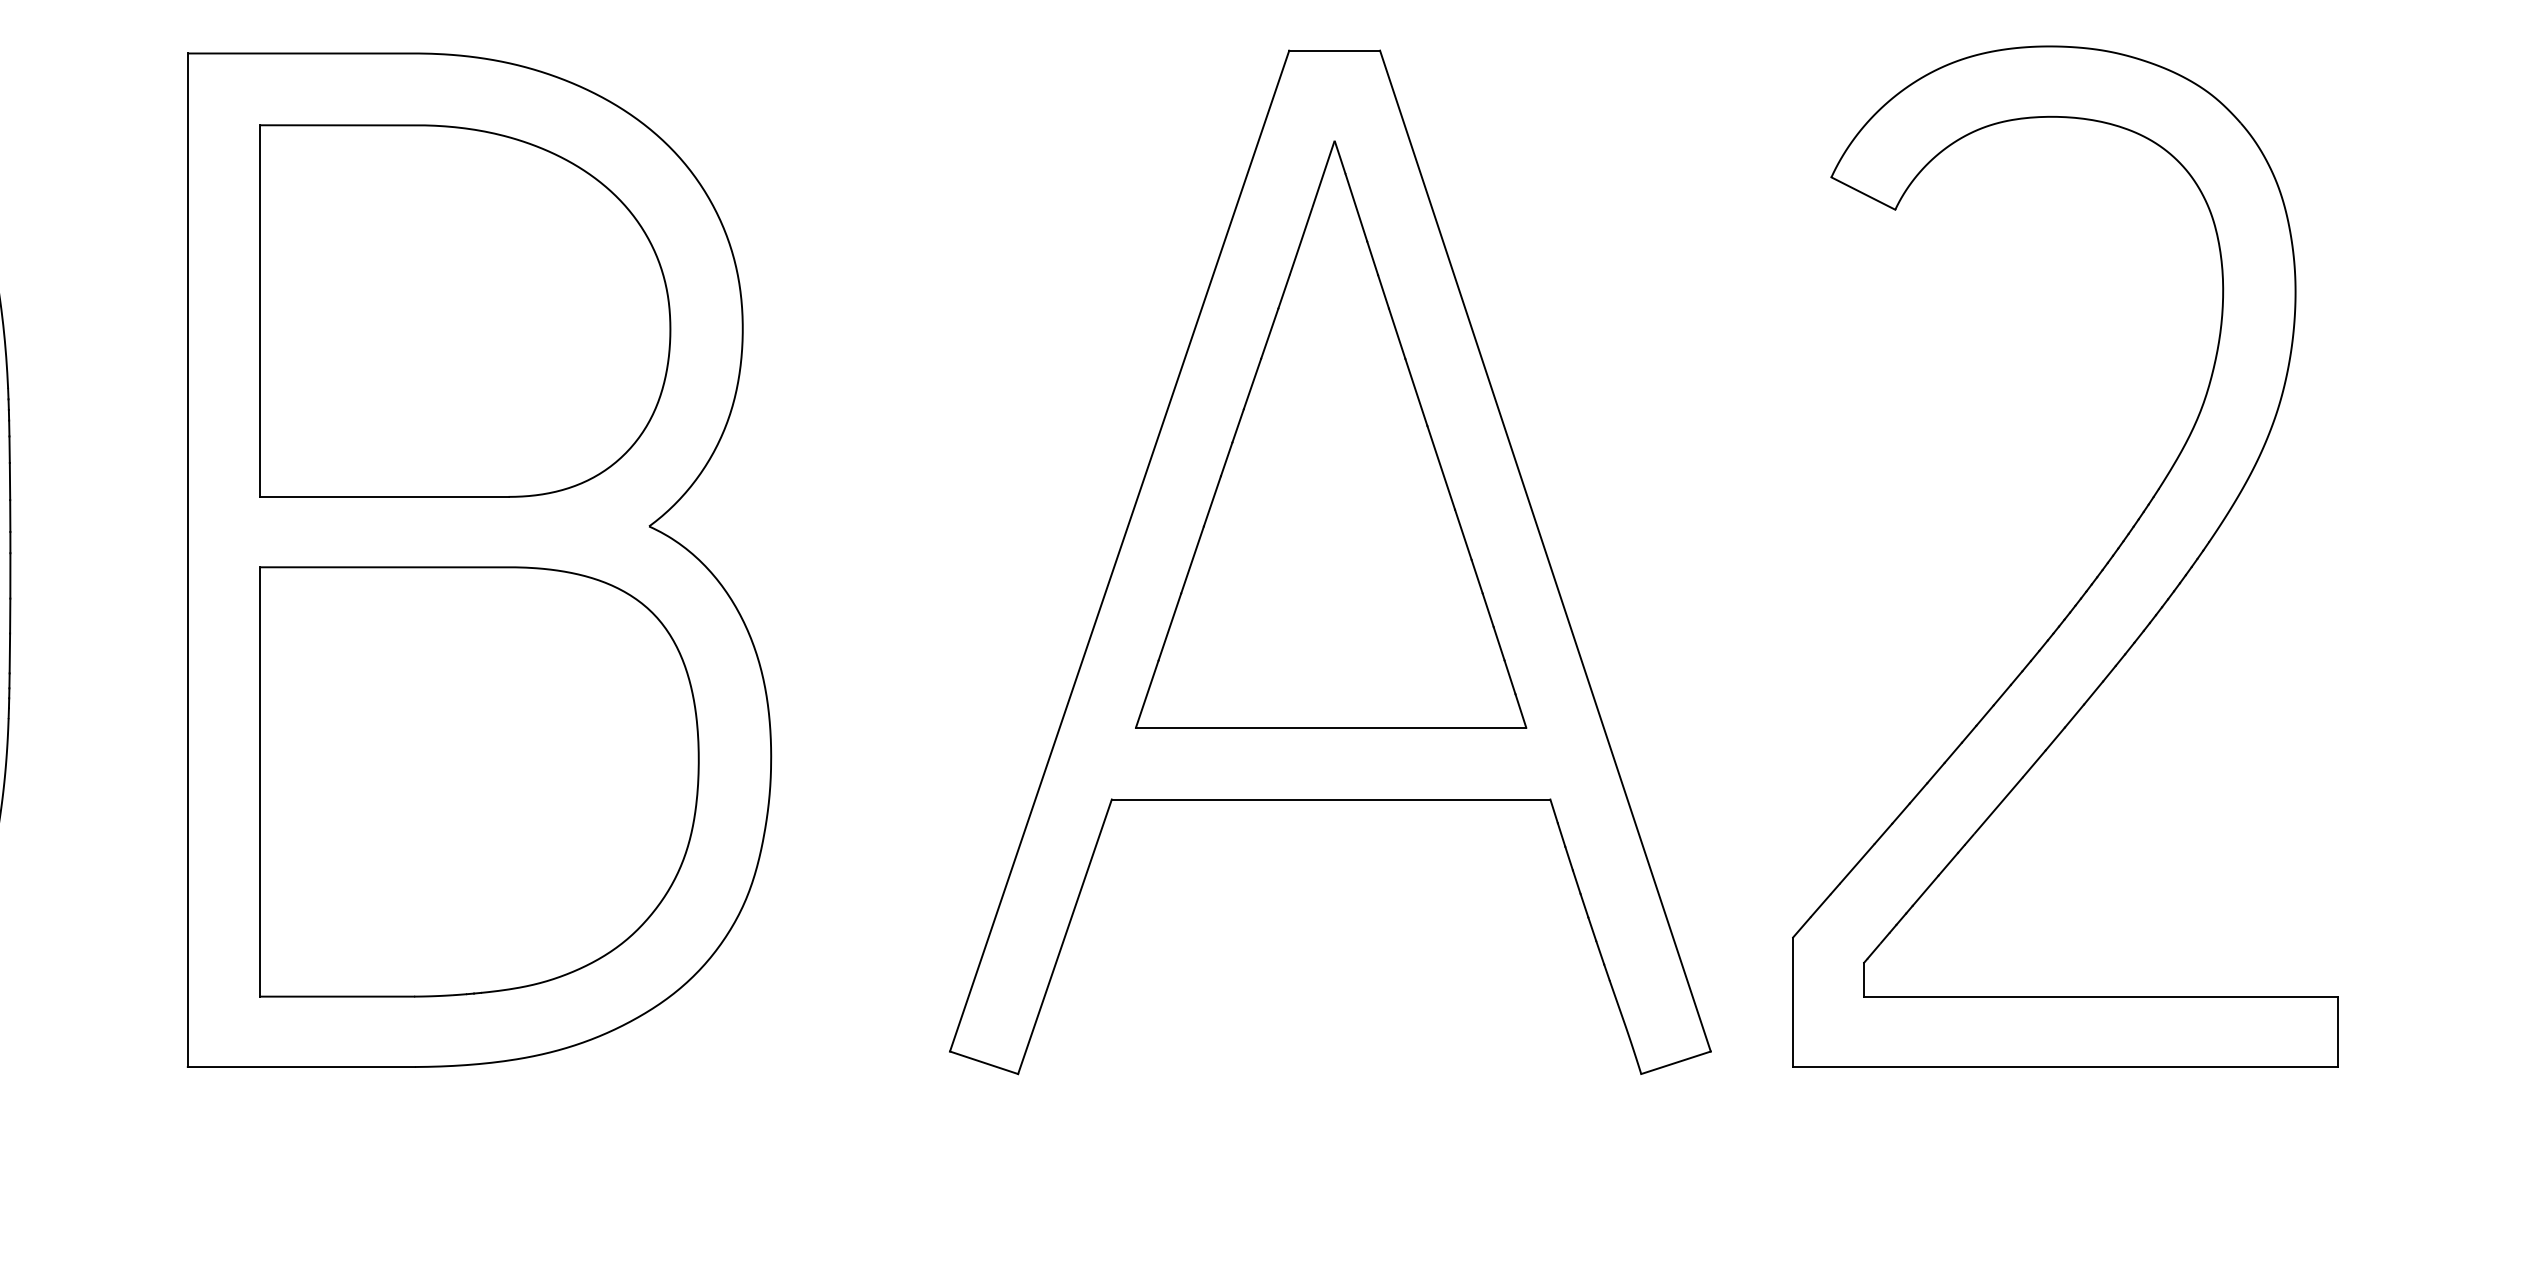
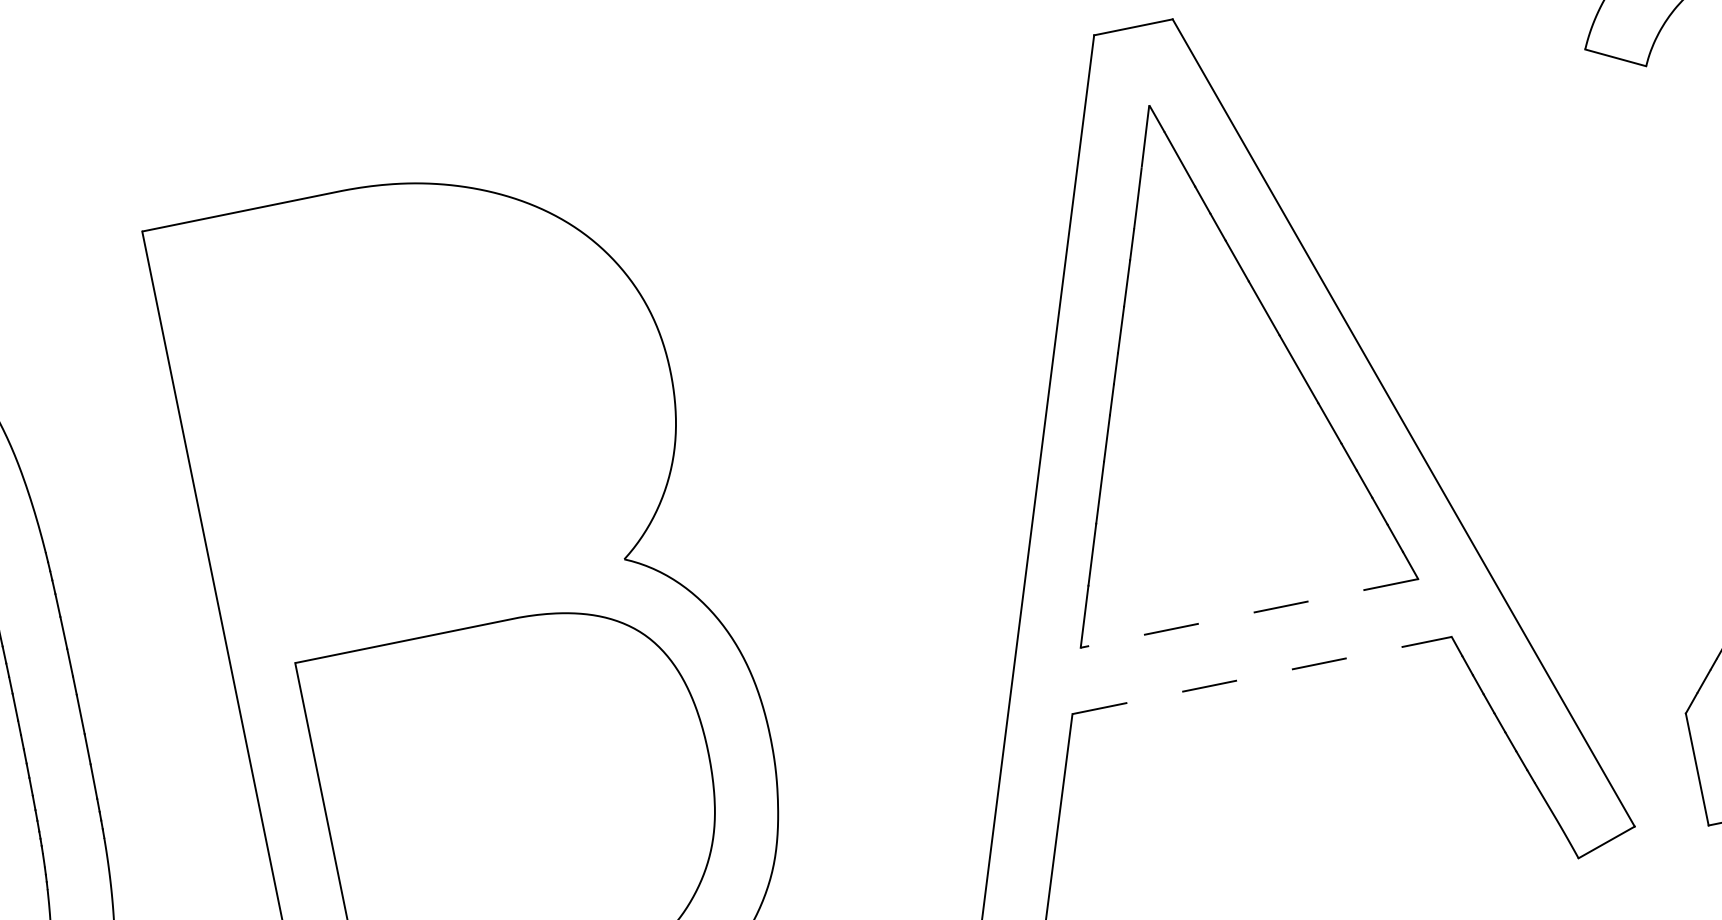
part: (465, 310) -> (427, 404), removed
line: (1330, 727) -> (1248, 613), solid -> dashed
line: (1331, 799) -> (1262, 675), solid -> dashed

